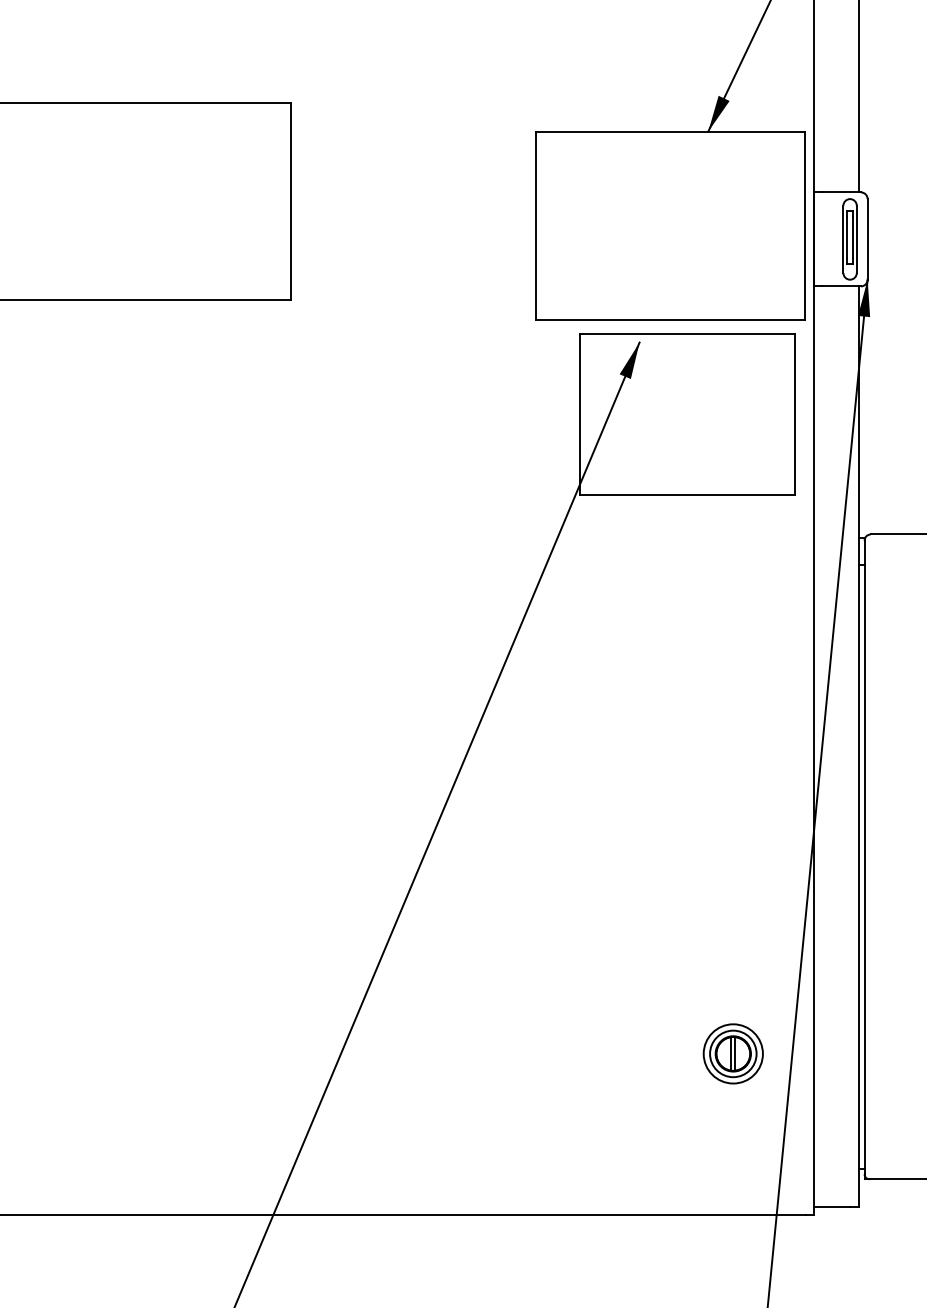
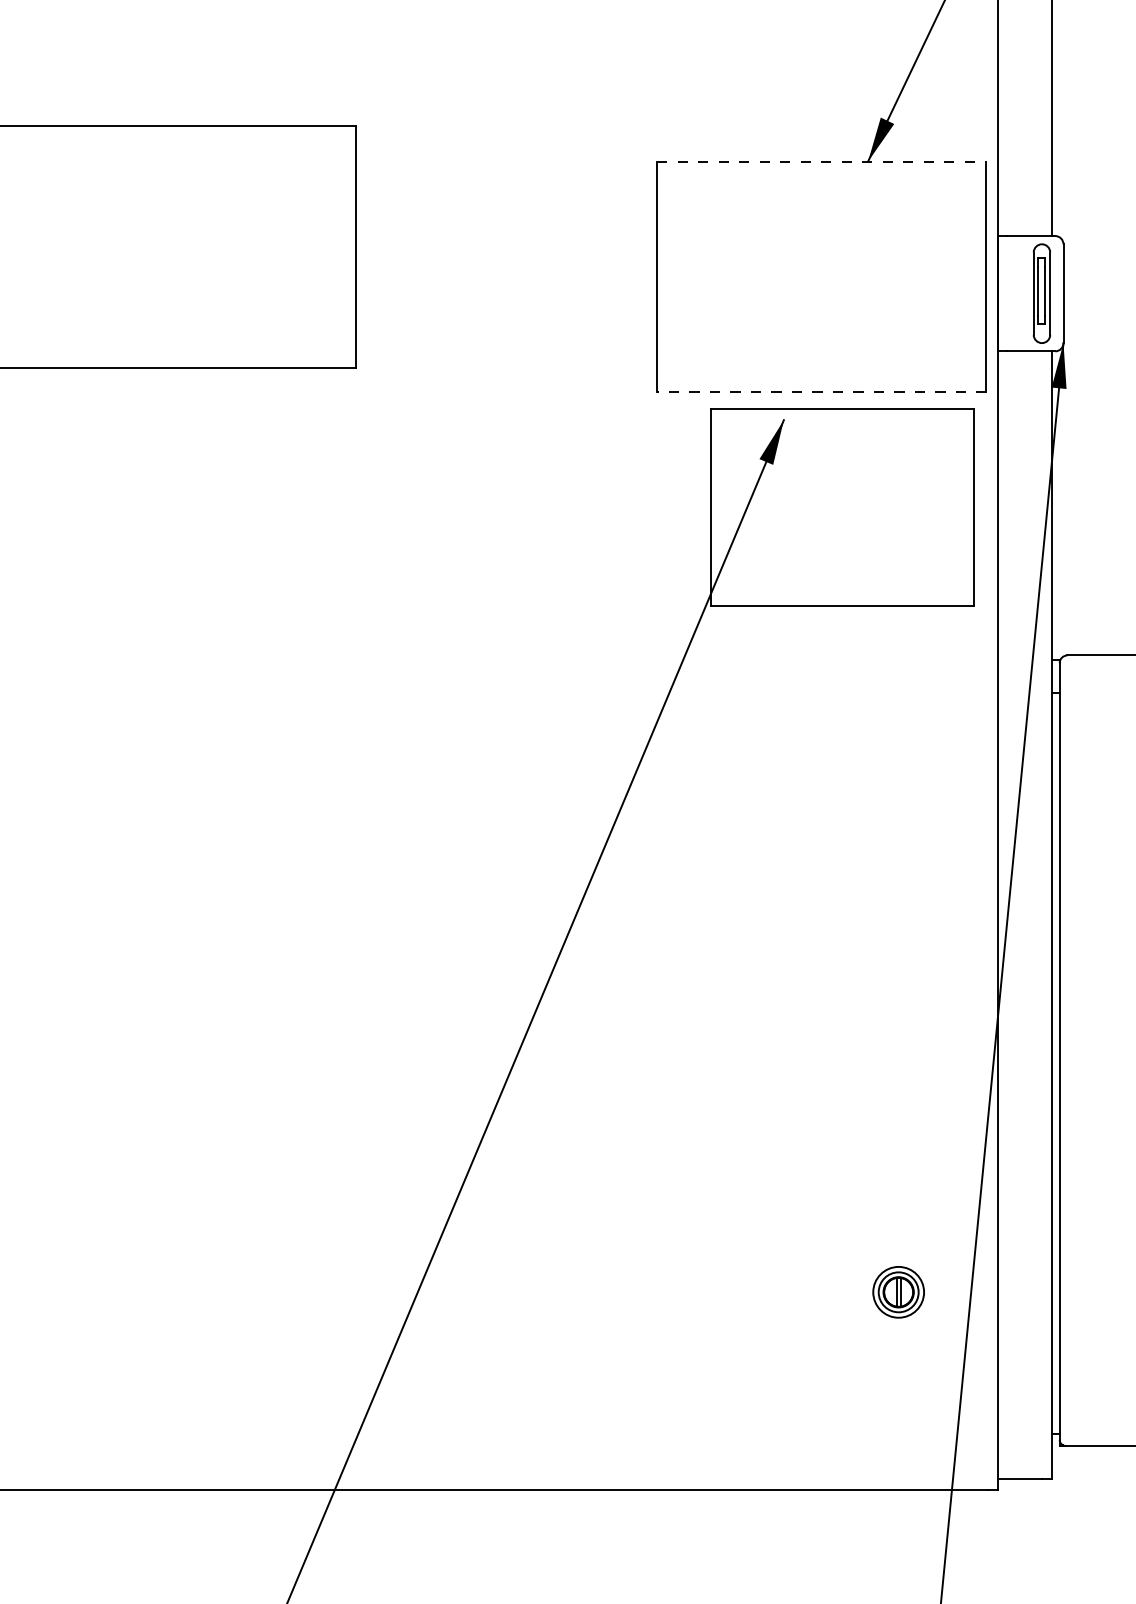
line: (671, 131) -> (823, 161), solid -> dashed
line: (670, 319) -> (821, 391), solid -> dashed
part: (732, 1053) -> (897, 1291), size x0.7

